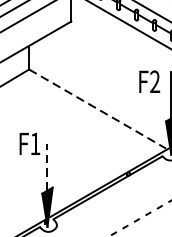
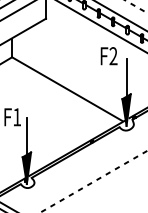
text: (148, 82) -> (108, 56), moved
line: (97, 109) -> (67, 89), dashed -> solid
line: (47, 167) -> (26, 136), dashed -> solid

